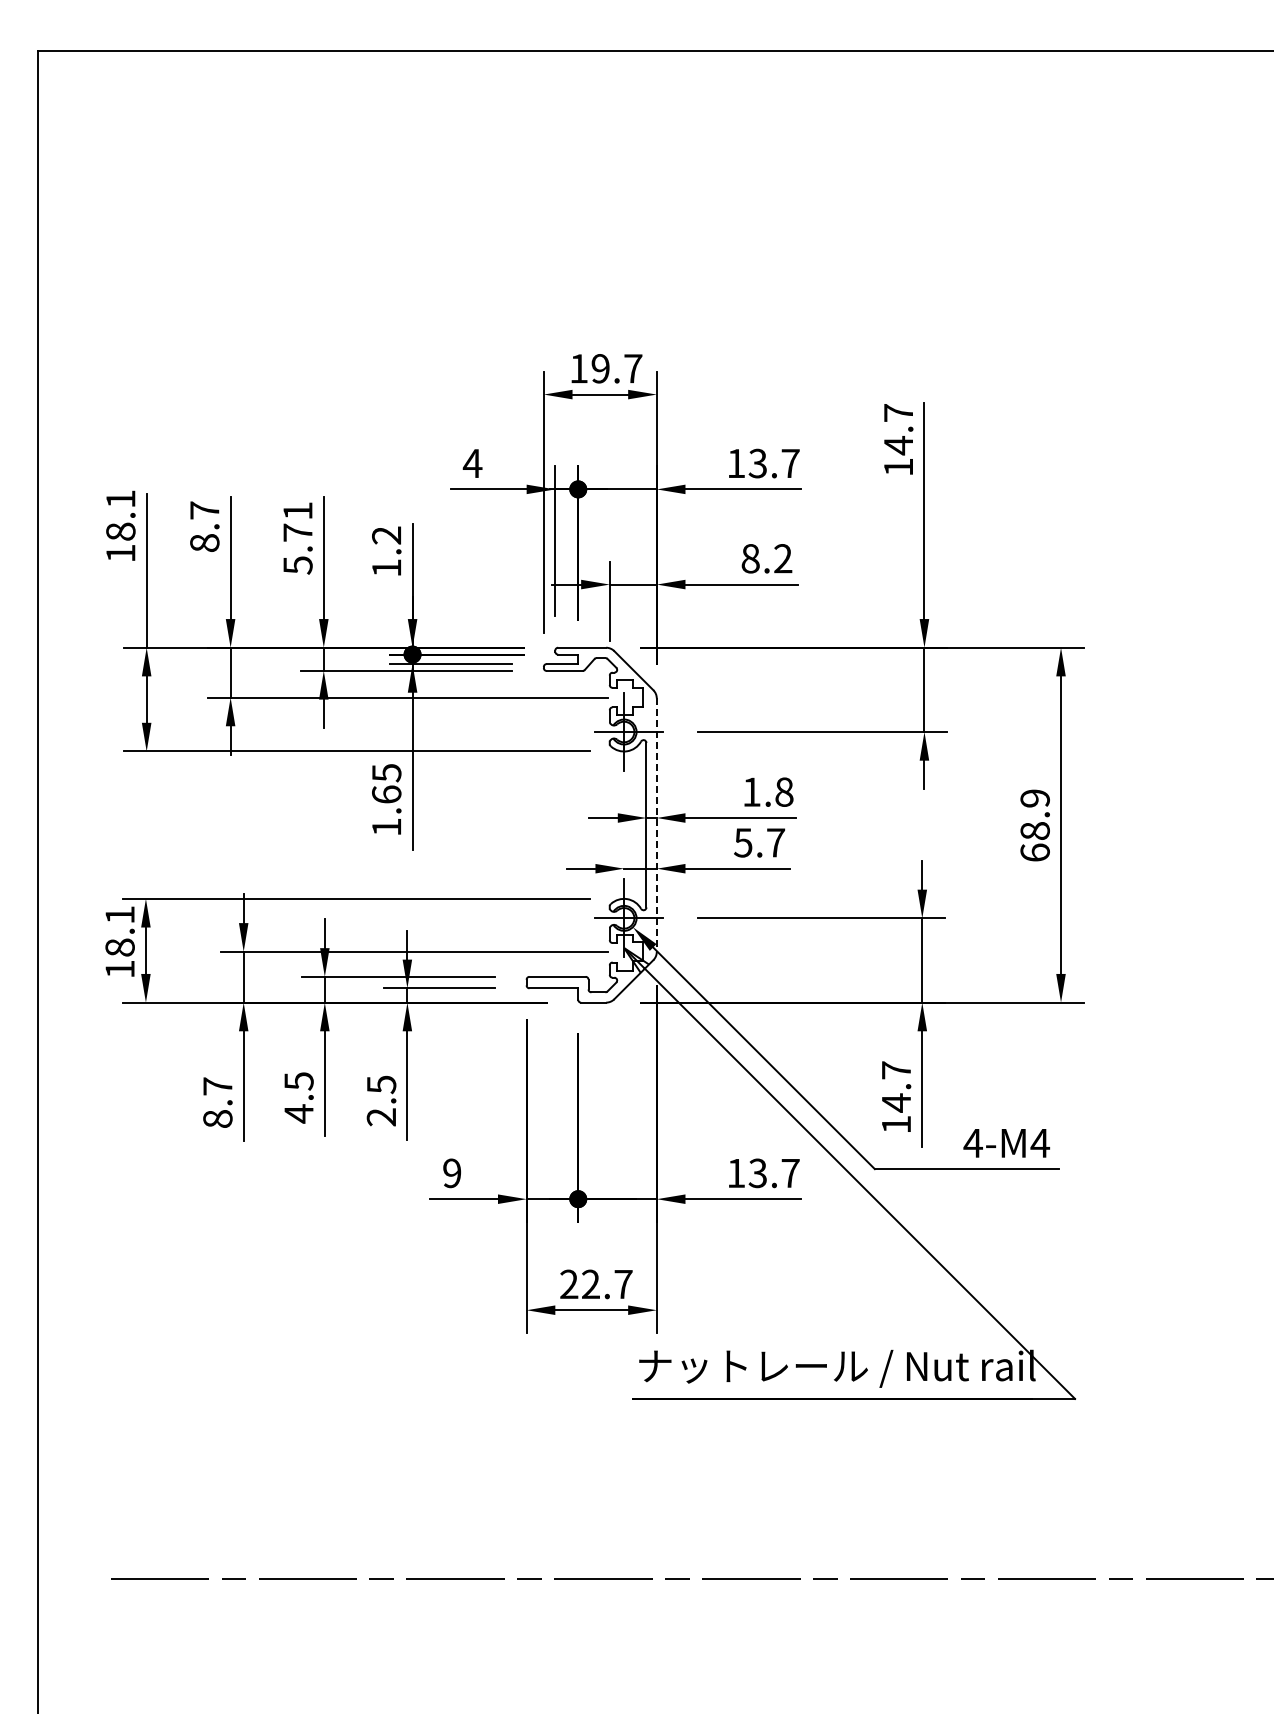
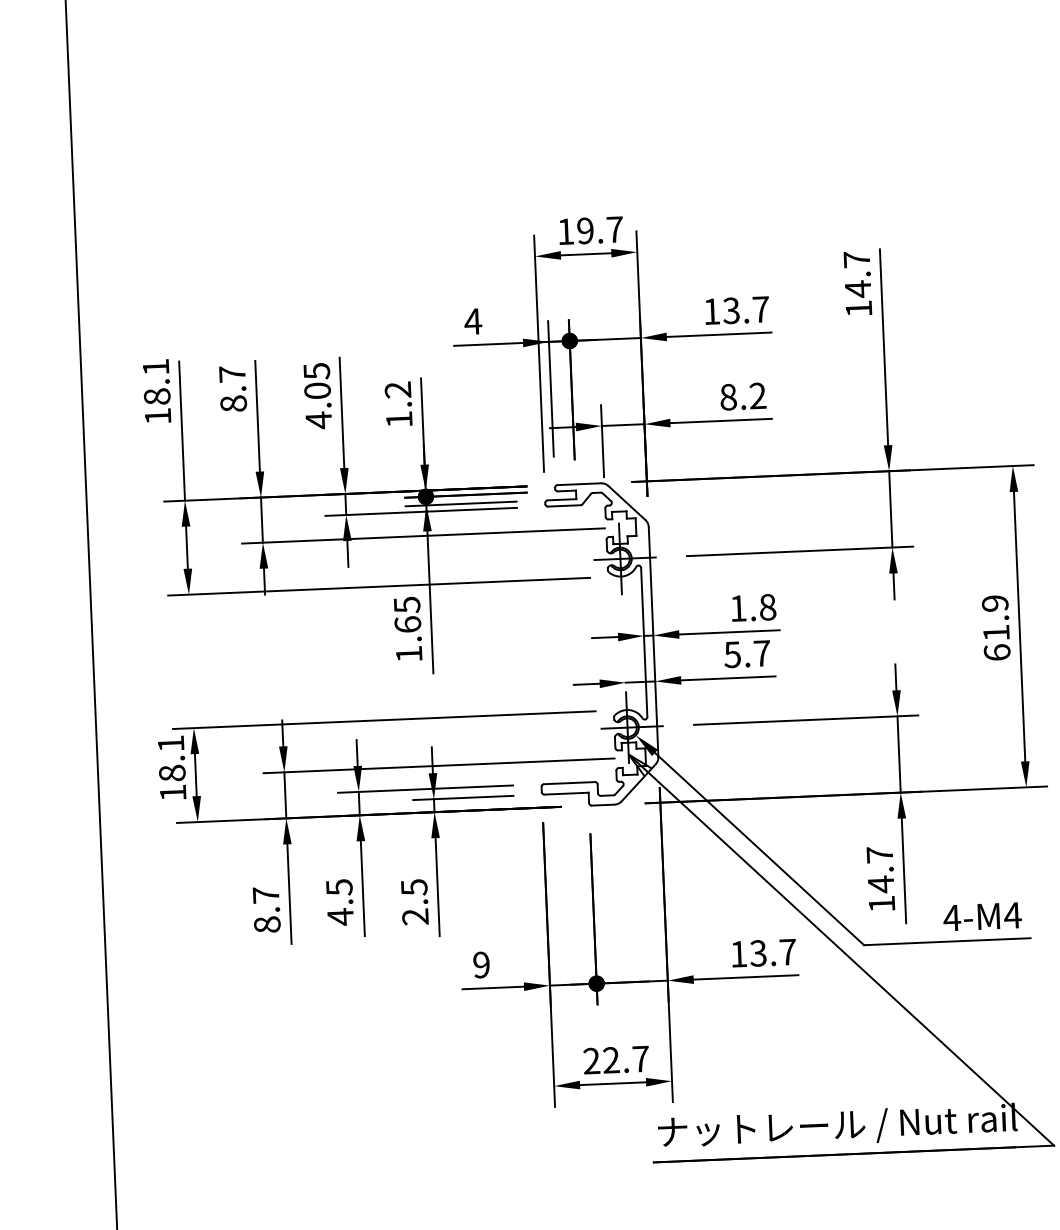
text: (297, 538) -> (317, 396), 5.71 -> 4.05
line: (656, 825) -> (653, 642), dashed -> solid
text: (1034, 830) -> (995, 632), 68.9 -> 61.9

